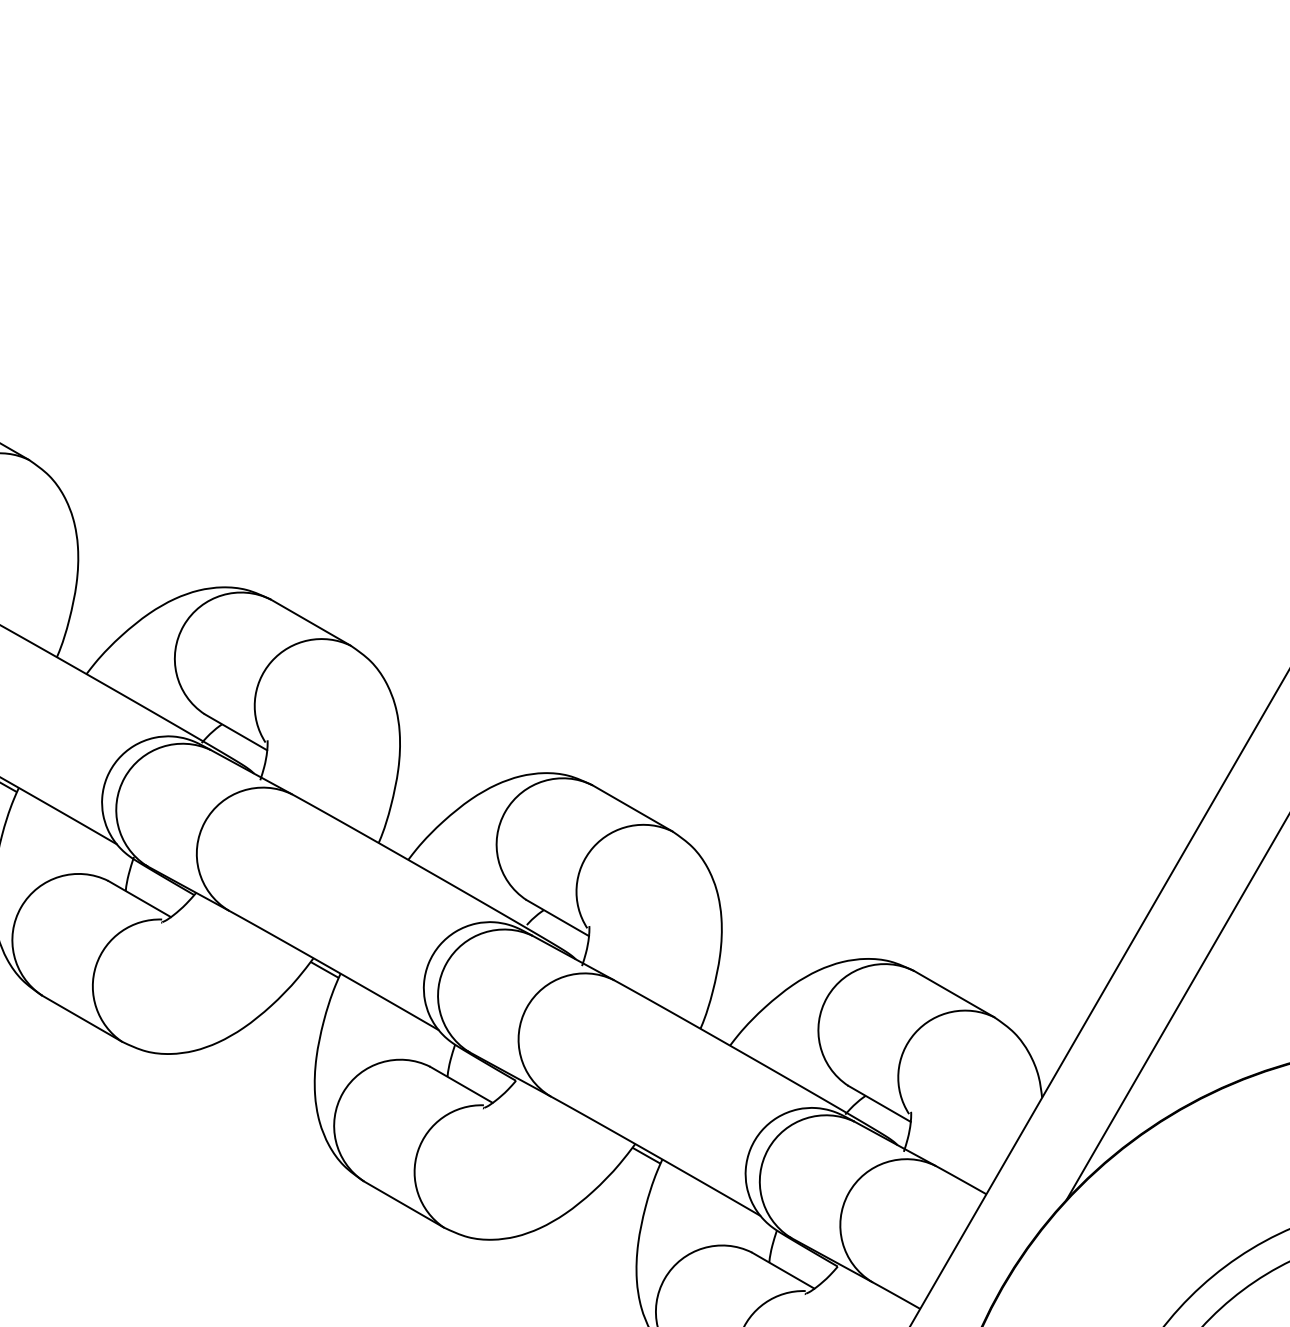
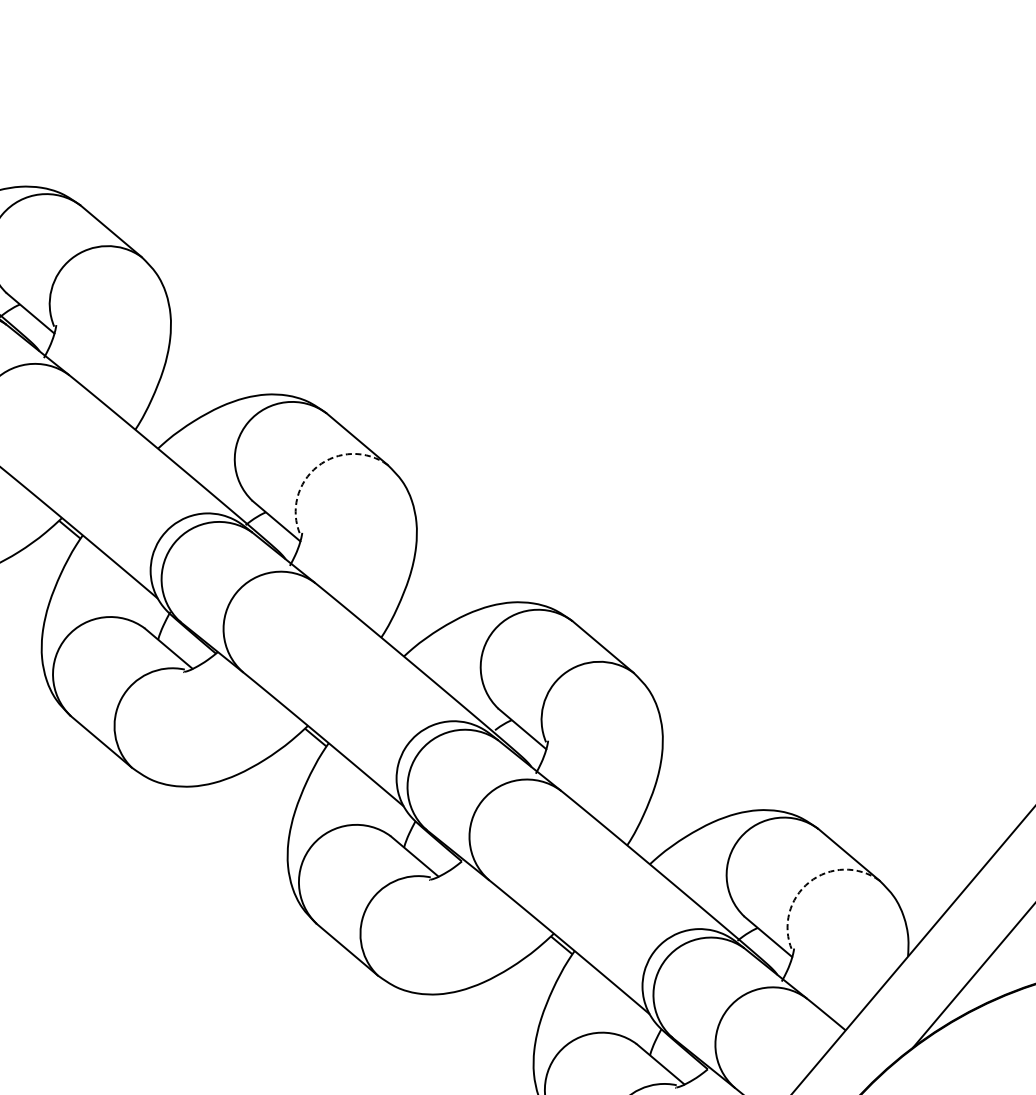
arc: (271, 661) -> (317, 466), solid -> dashed
arc: (914, 1033) -> (809, 882), solid -> dashed

